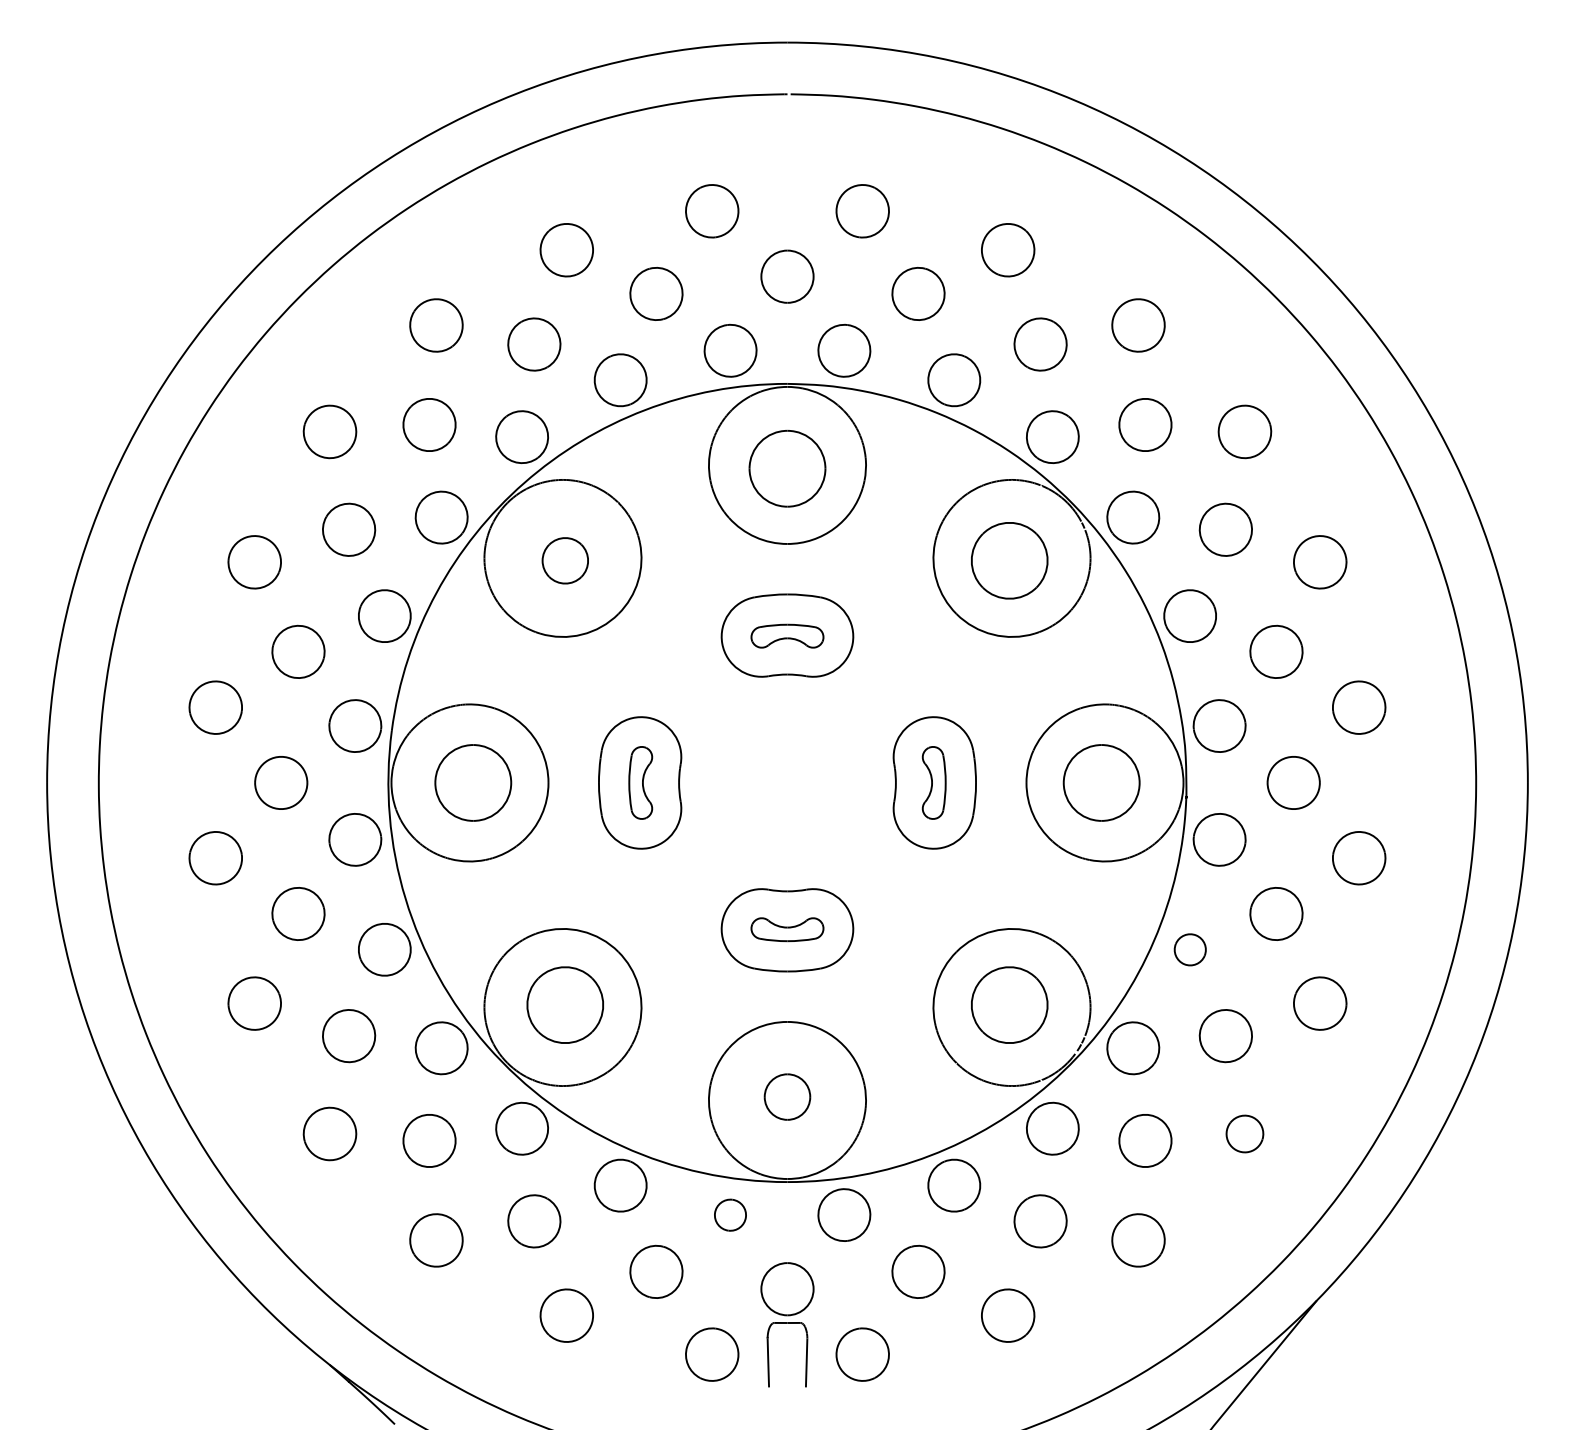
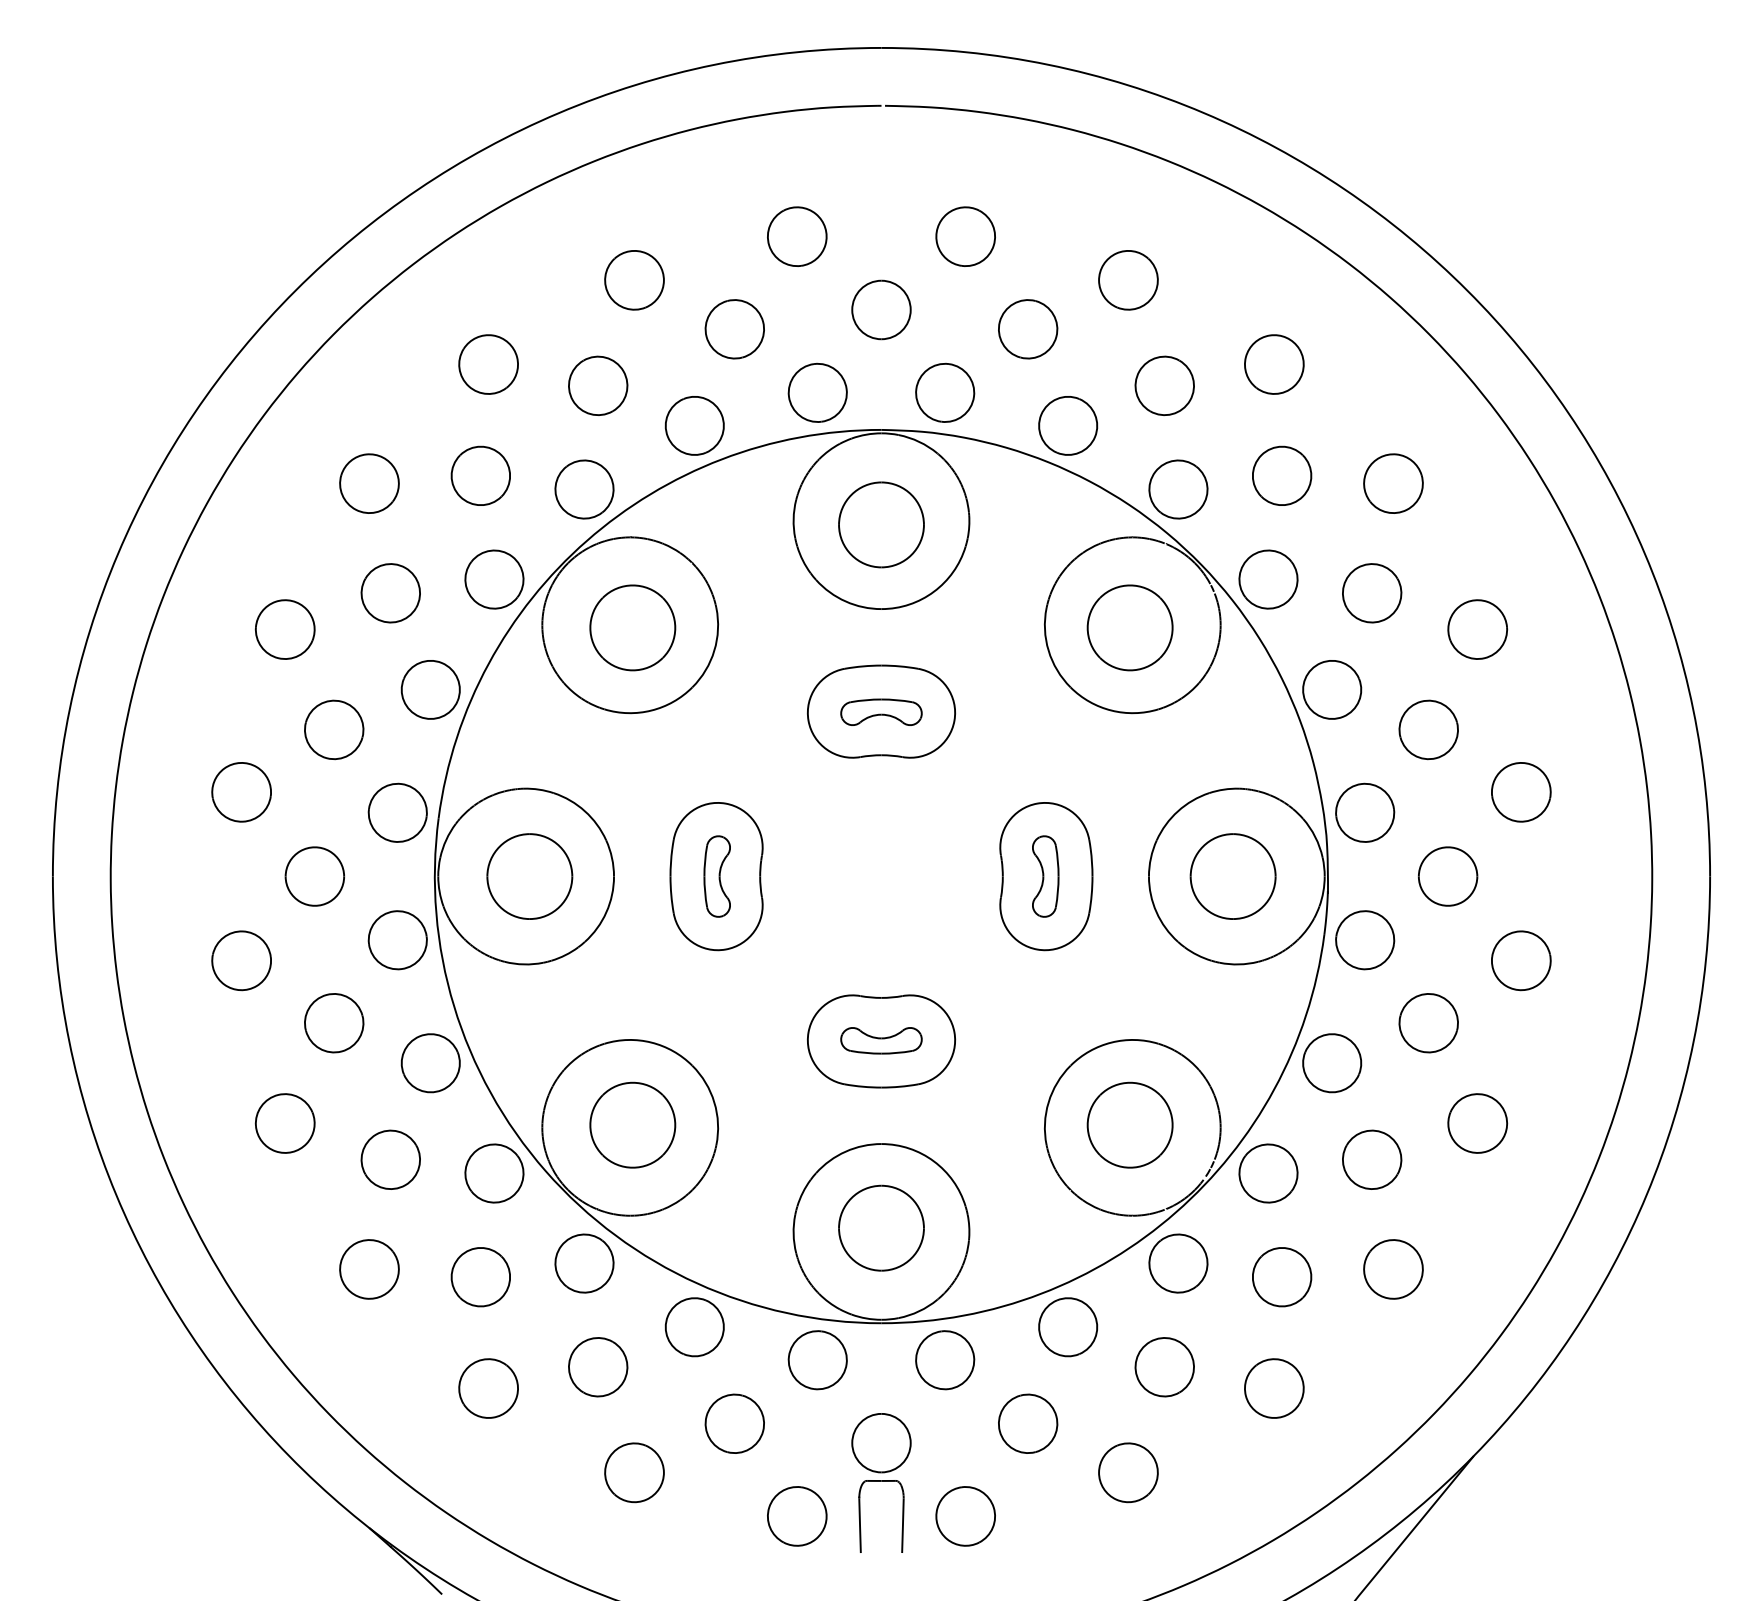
part: (565, 560) -> (632, 627), size x1.67
part: (1190, 949) -> (1332, 1063), size x1.67
part: (787, 1096) -> (881, 1227), size x1.67
part: (1244, 1134) -> (1393, 1269), size x1.43
part: (730, 1215) -> (817, 1360), size x1.67

